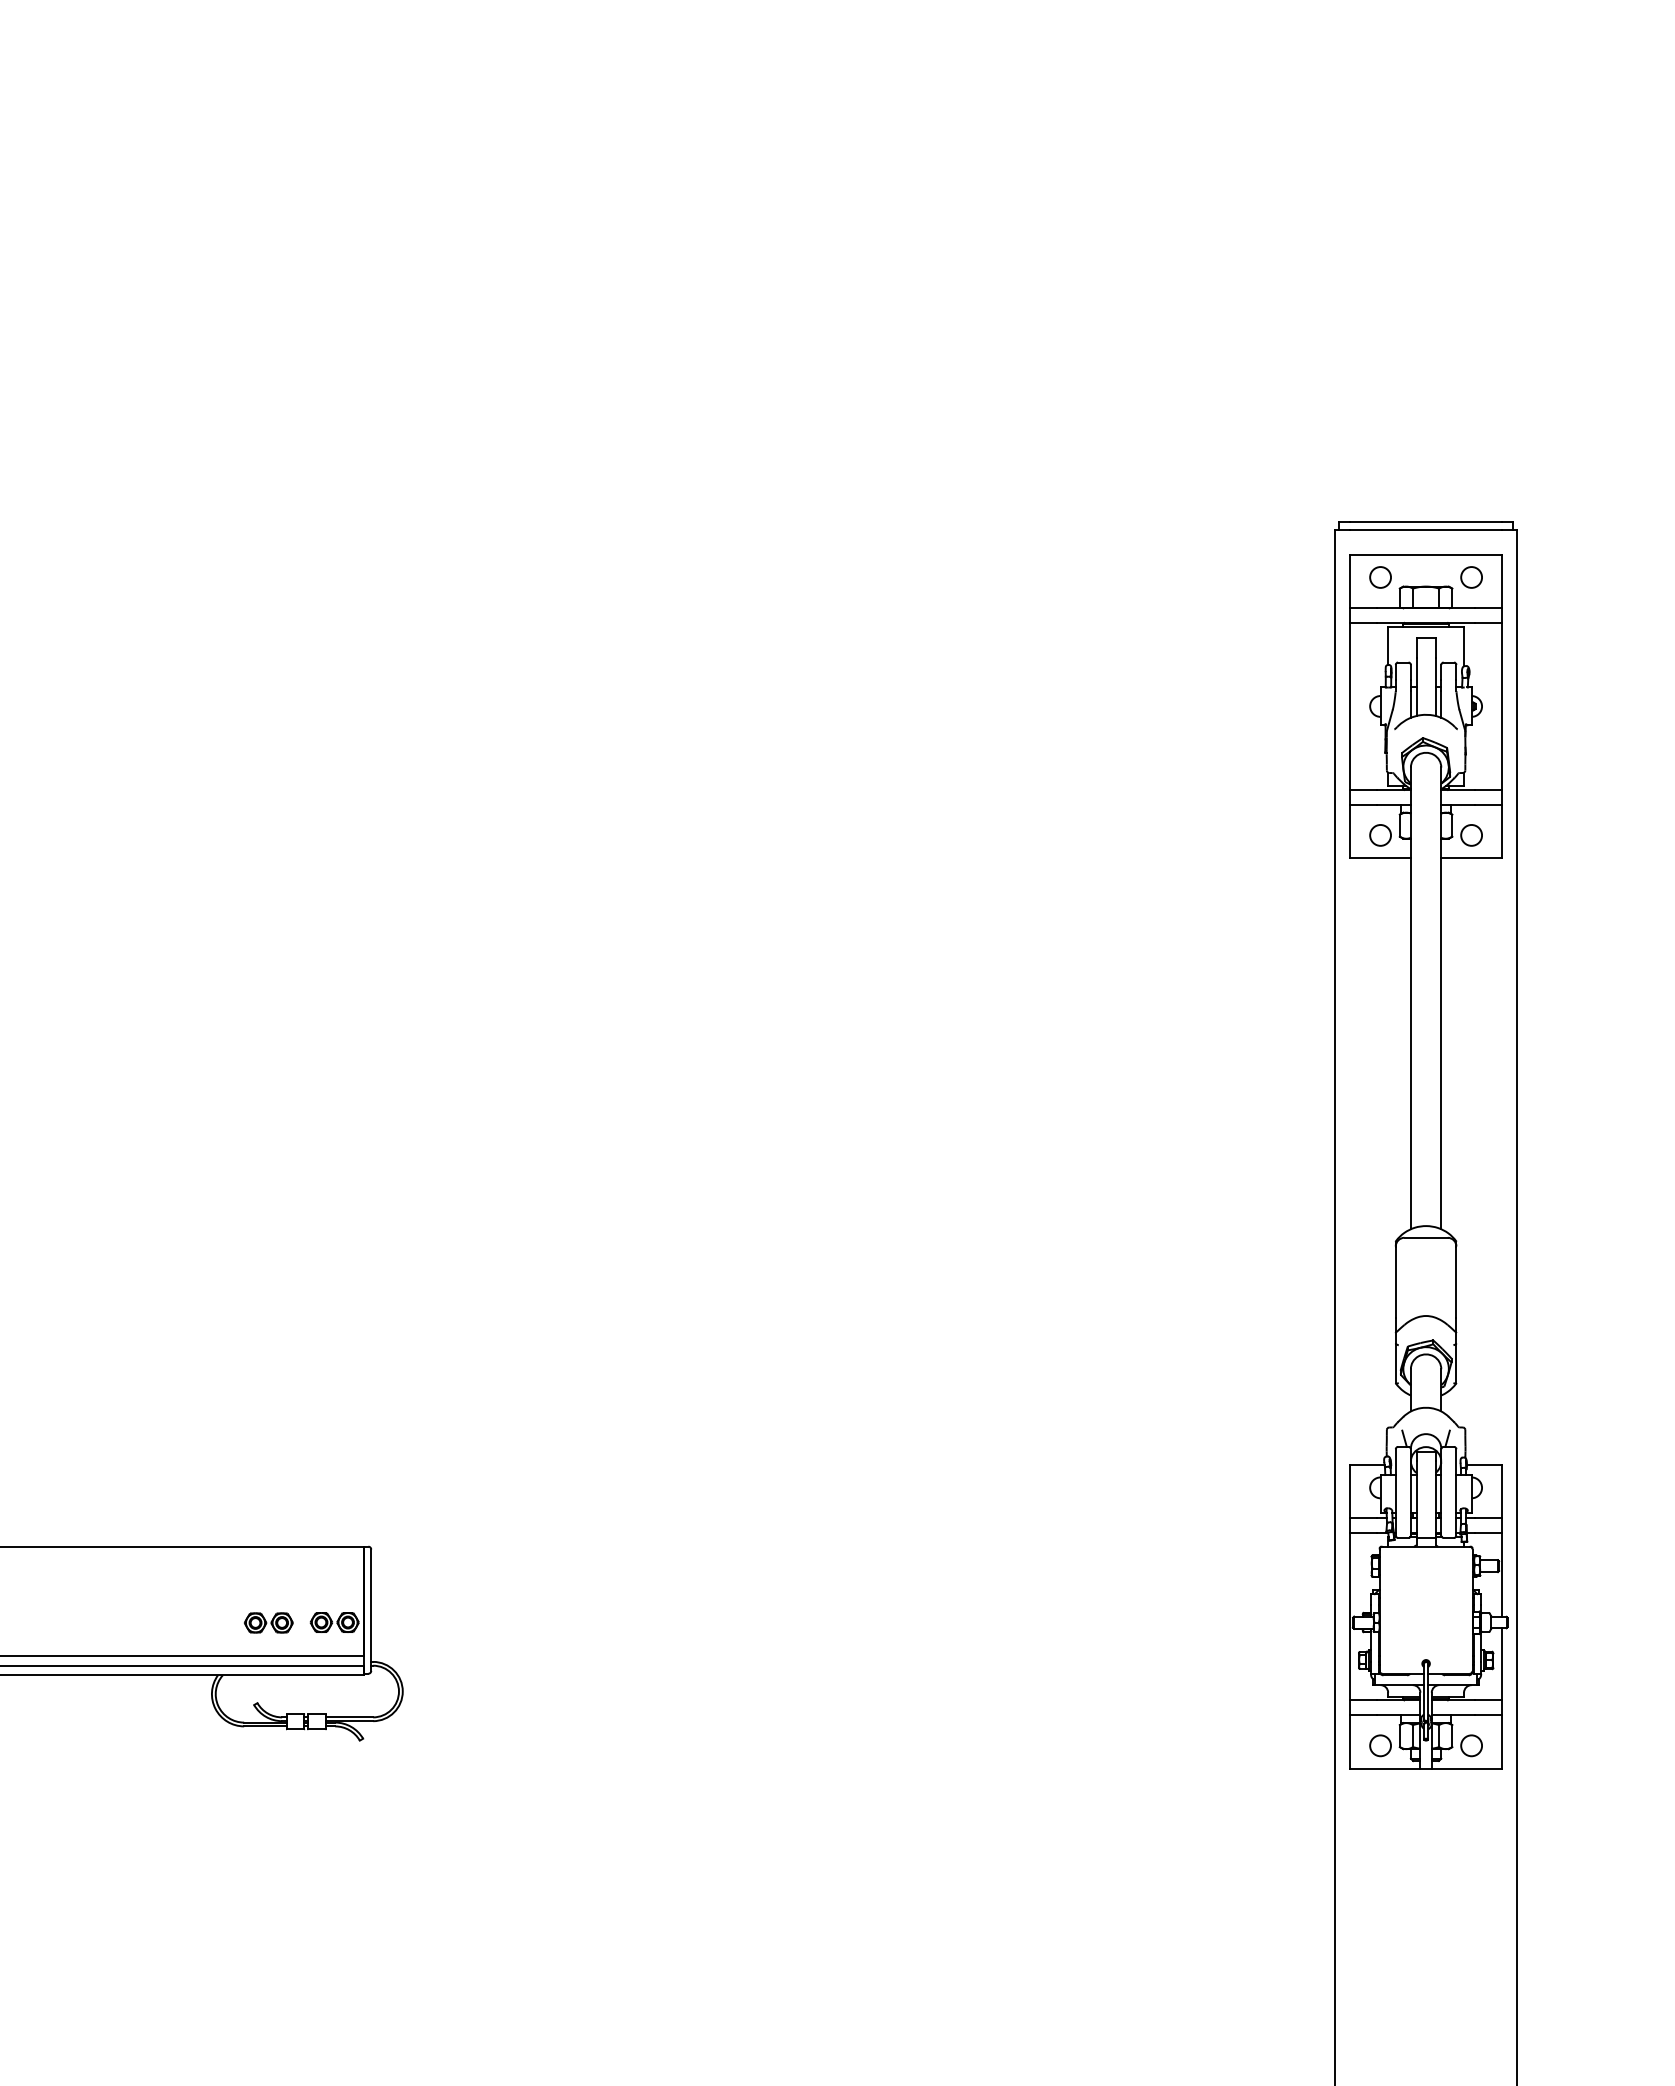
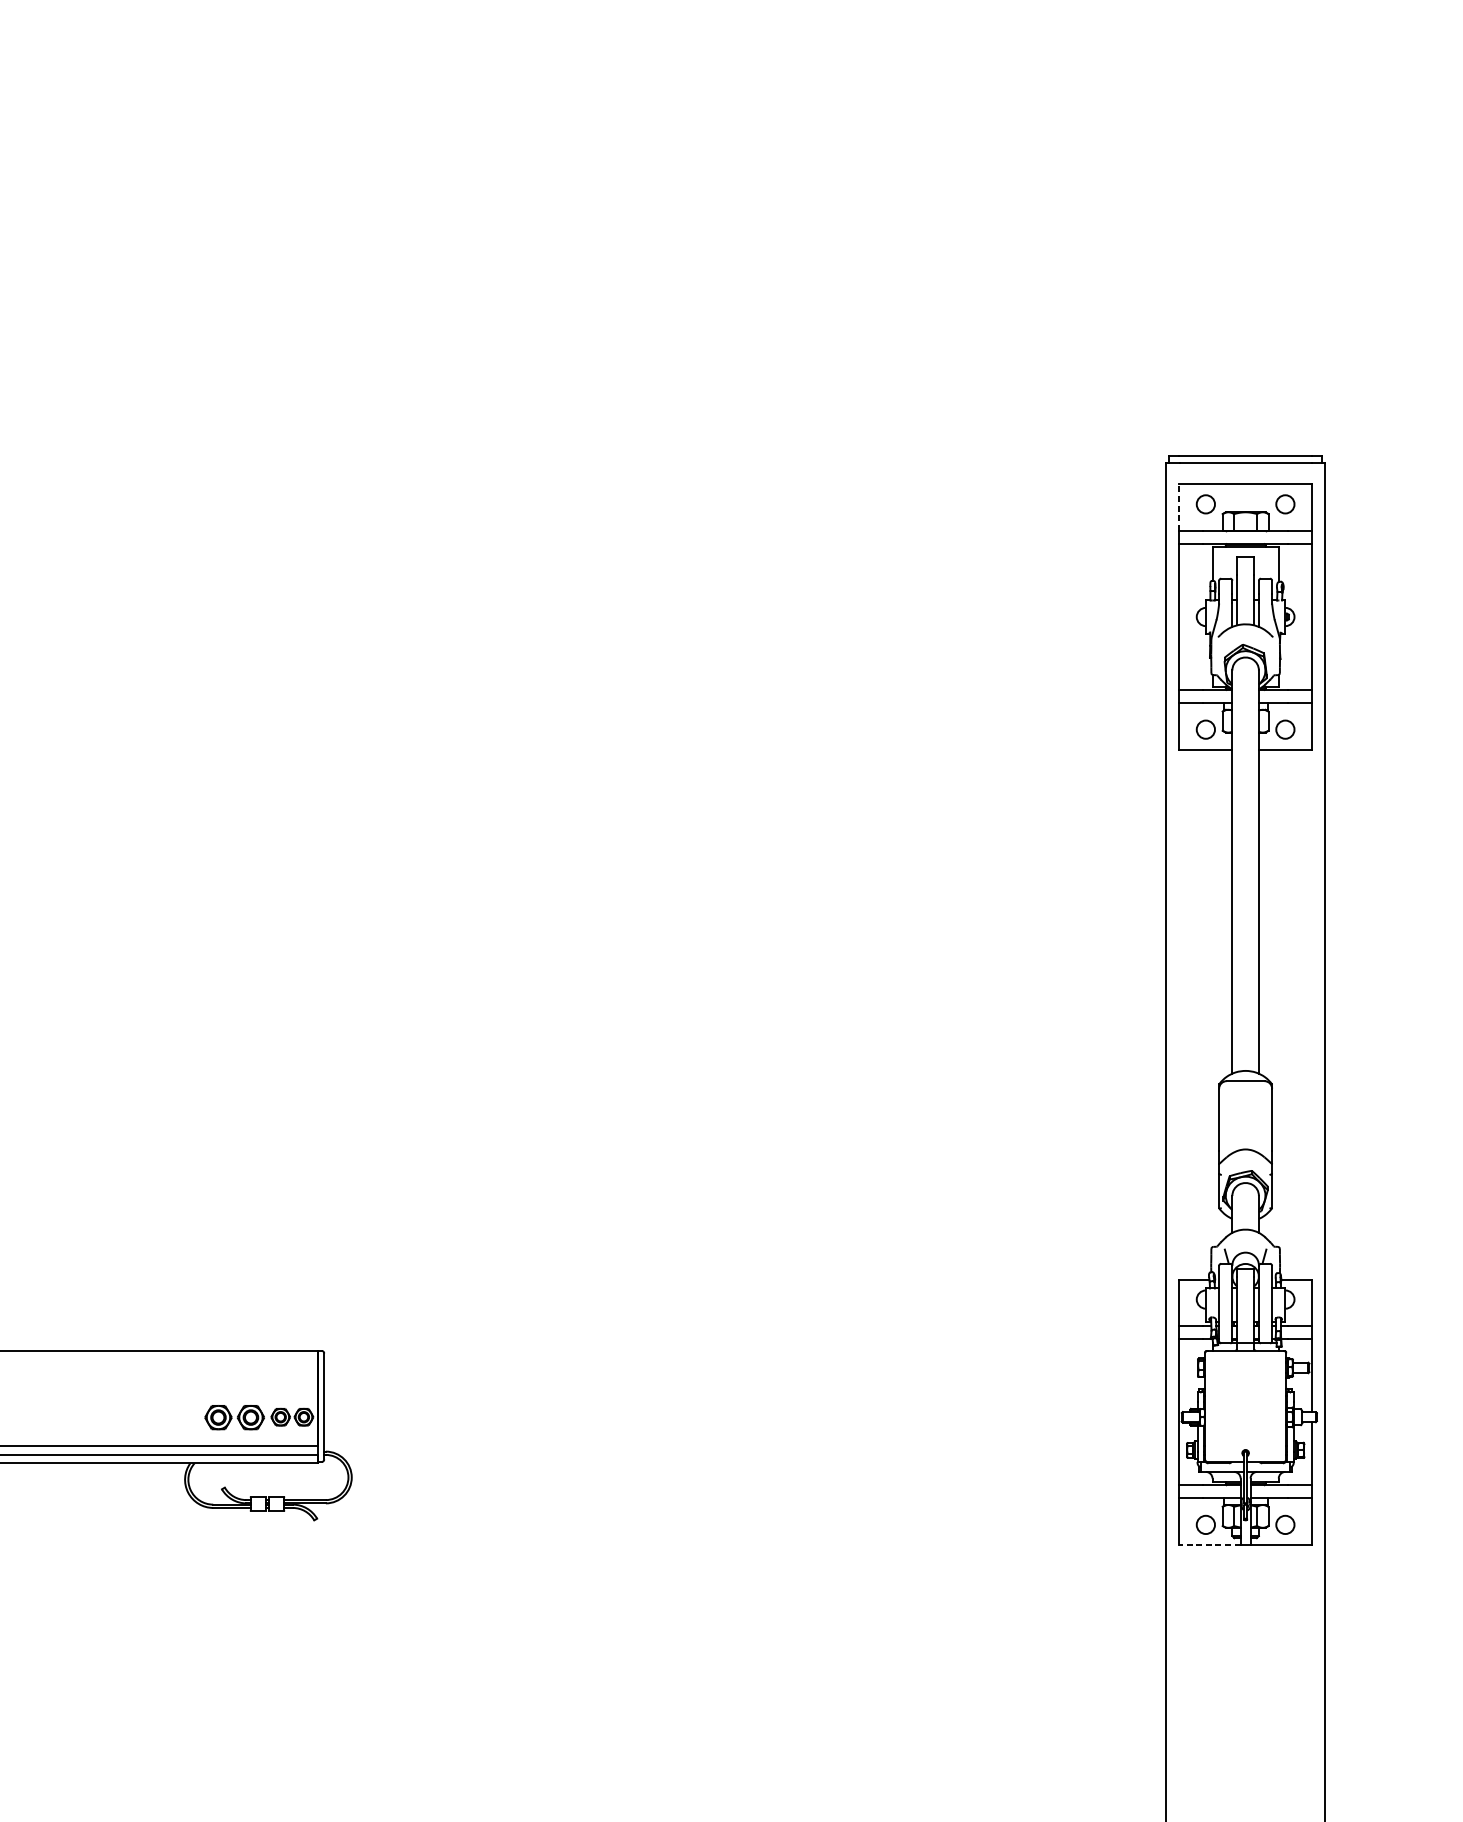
line: (1350, 581) -> (1179, 507), solid -> dashed
part: (268, 1622) -> (234, 1417), size x1.4
line: (1384, 1768) -> (1209, 1544), solid -> dashed

